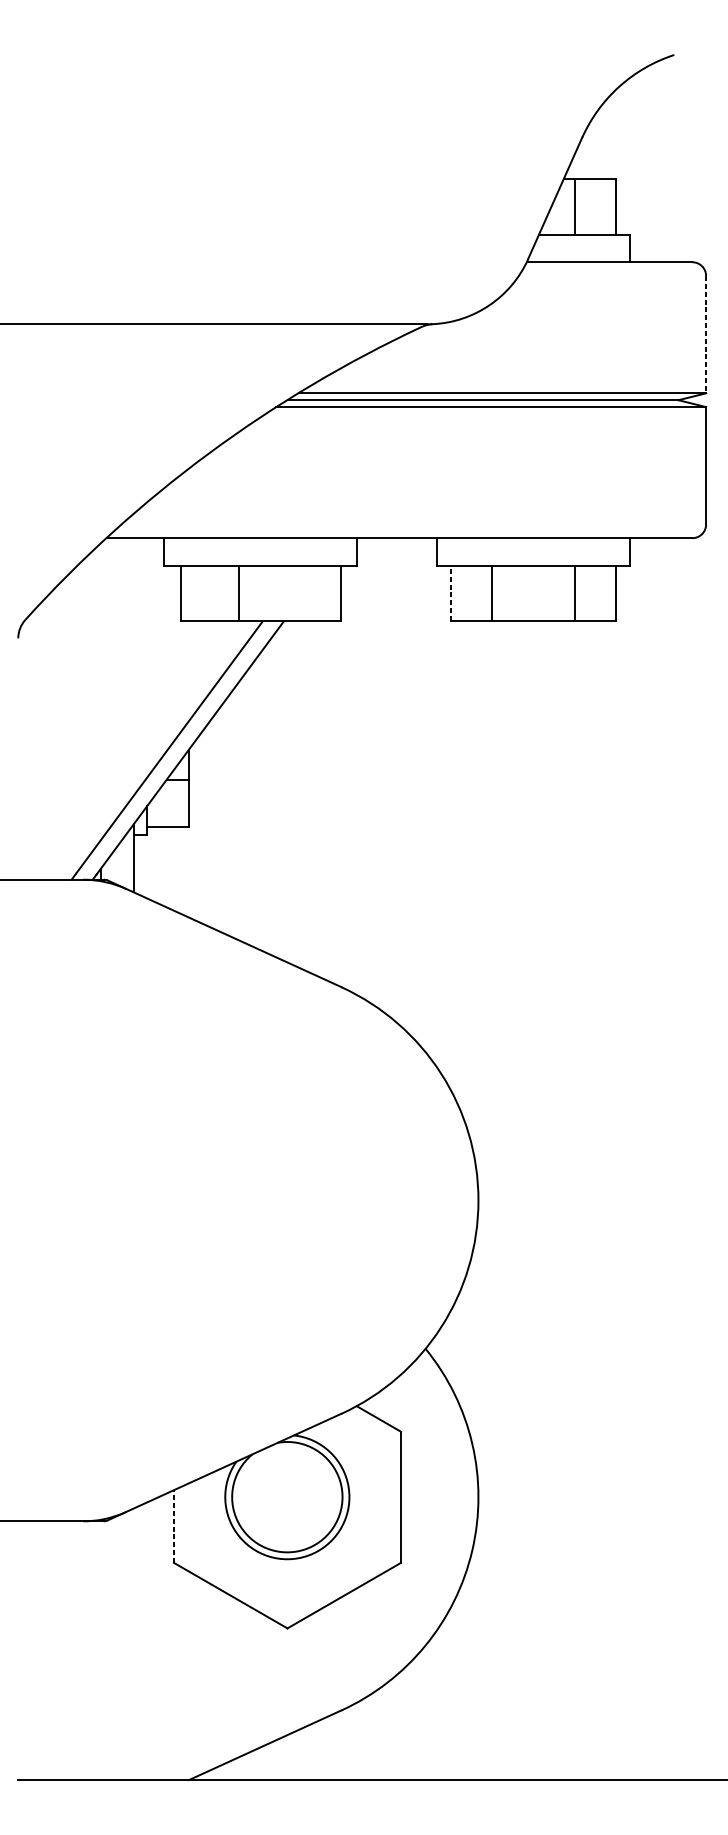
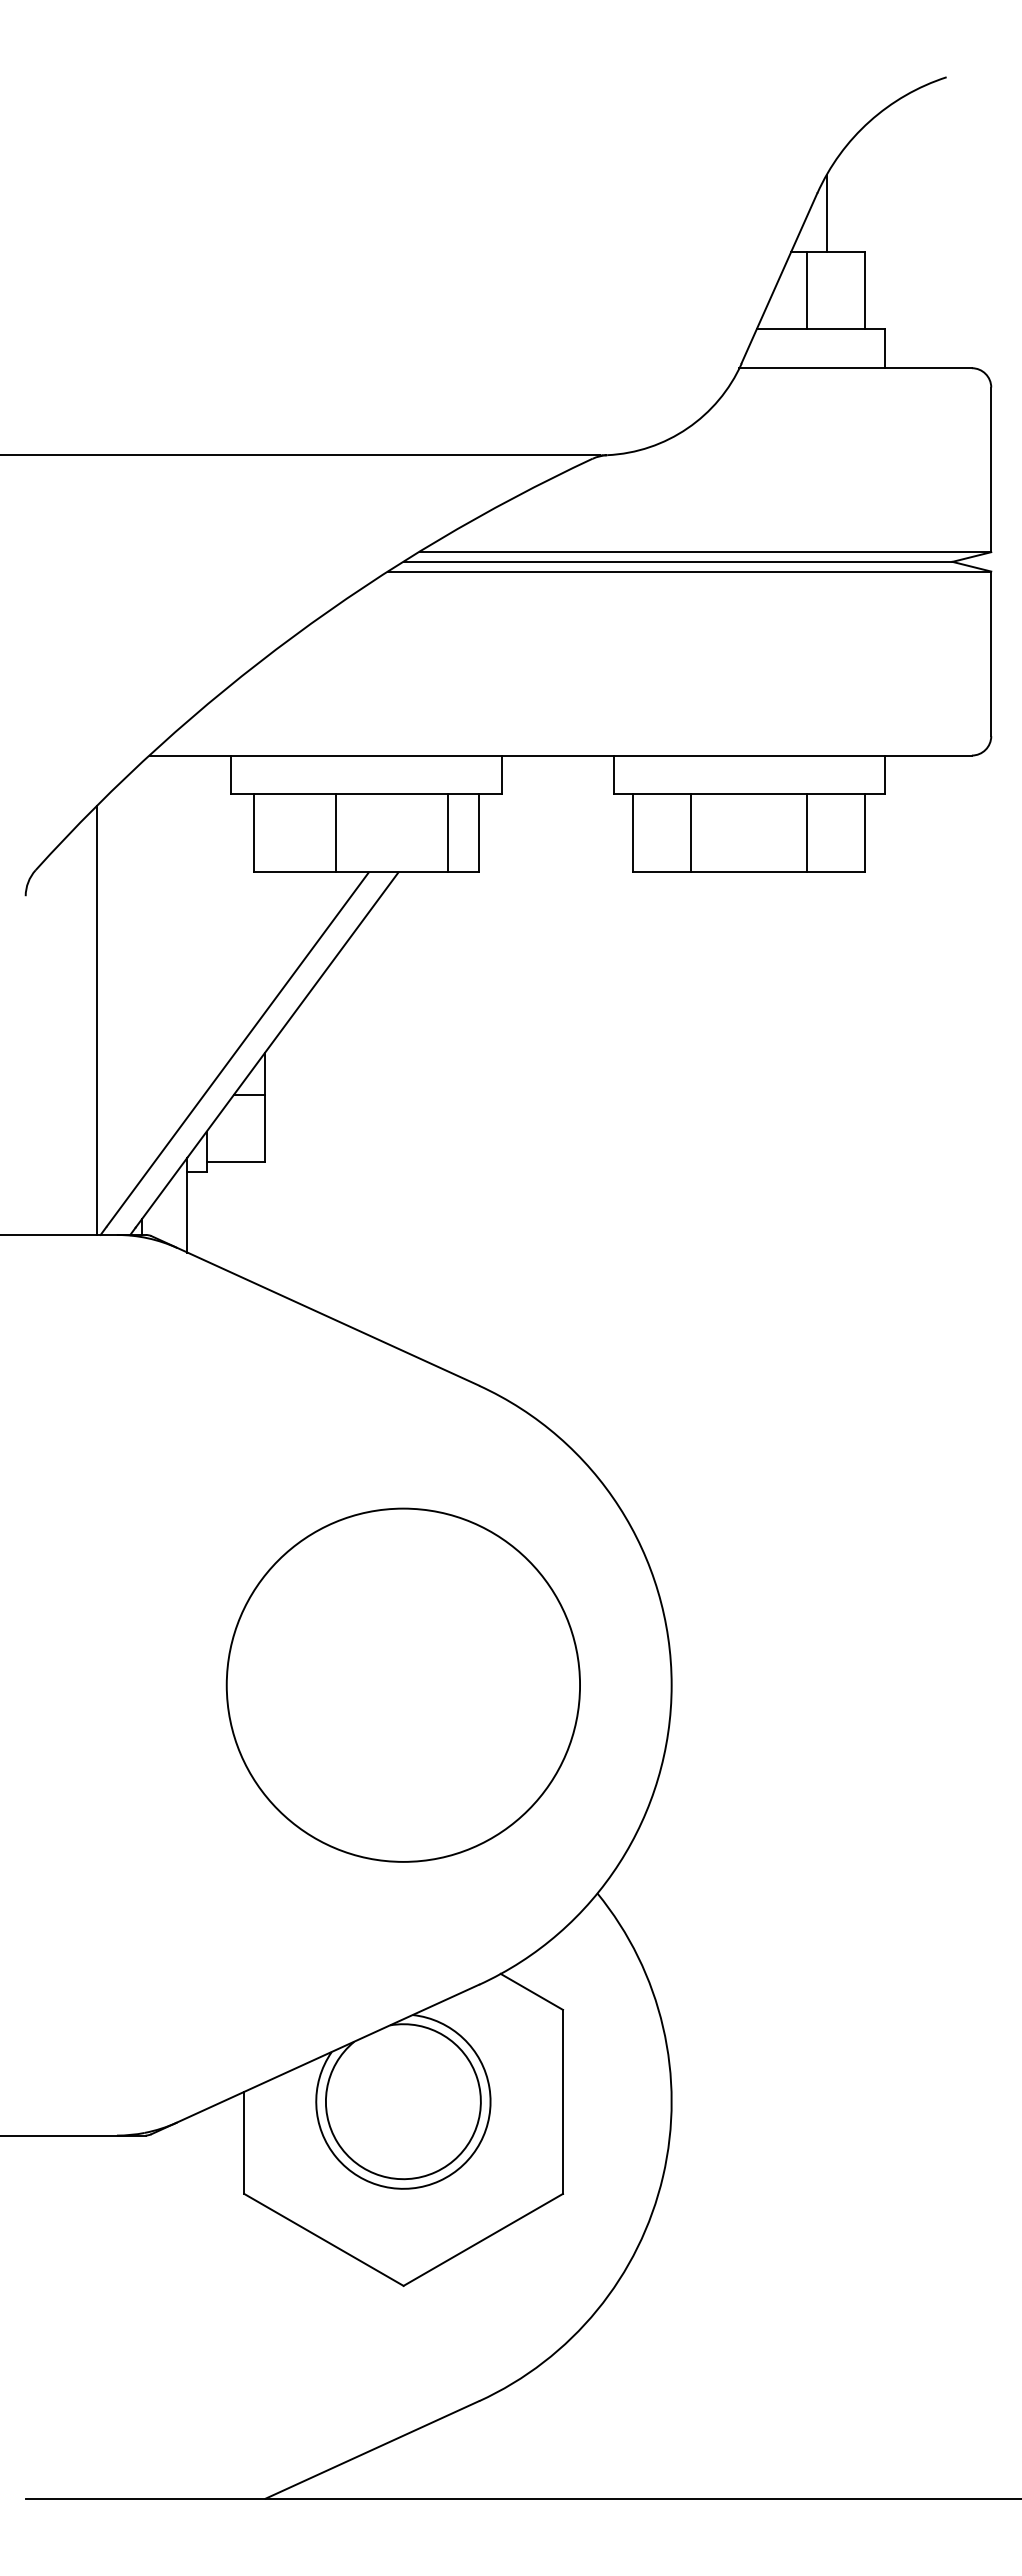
line: (588, 152) -> (826, 213), added
line: (706, 335) -> (991, 470), dashed -> solid
line: (319, 593) -> (448, 832), added
line: (450, 593) -> (632, 833), dashed -> solid
line: (69, 726) -> (97, 1020), added
circle: (286, 1199) -> (402, 1684), added
line: (174, 1526) -> (244, 2142), dashed -> solid

